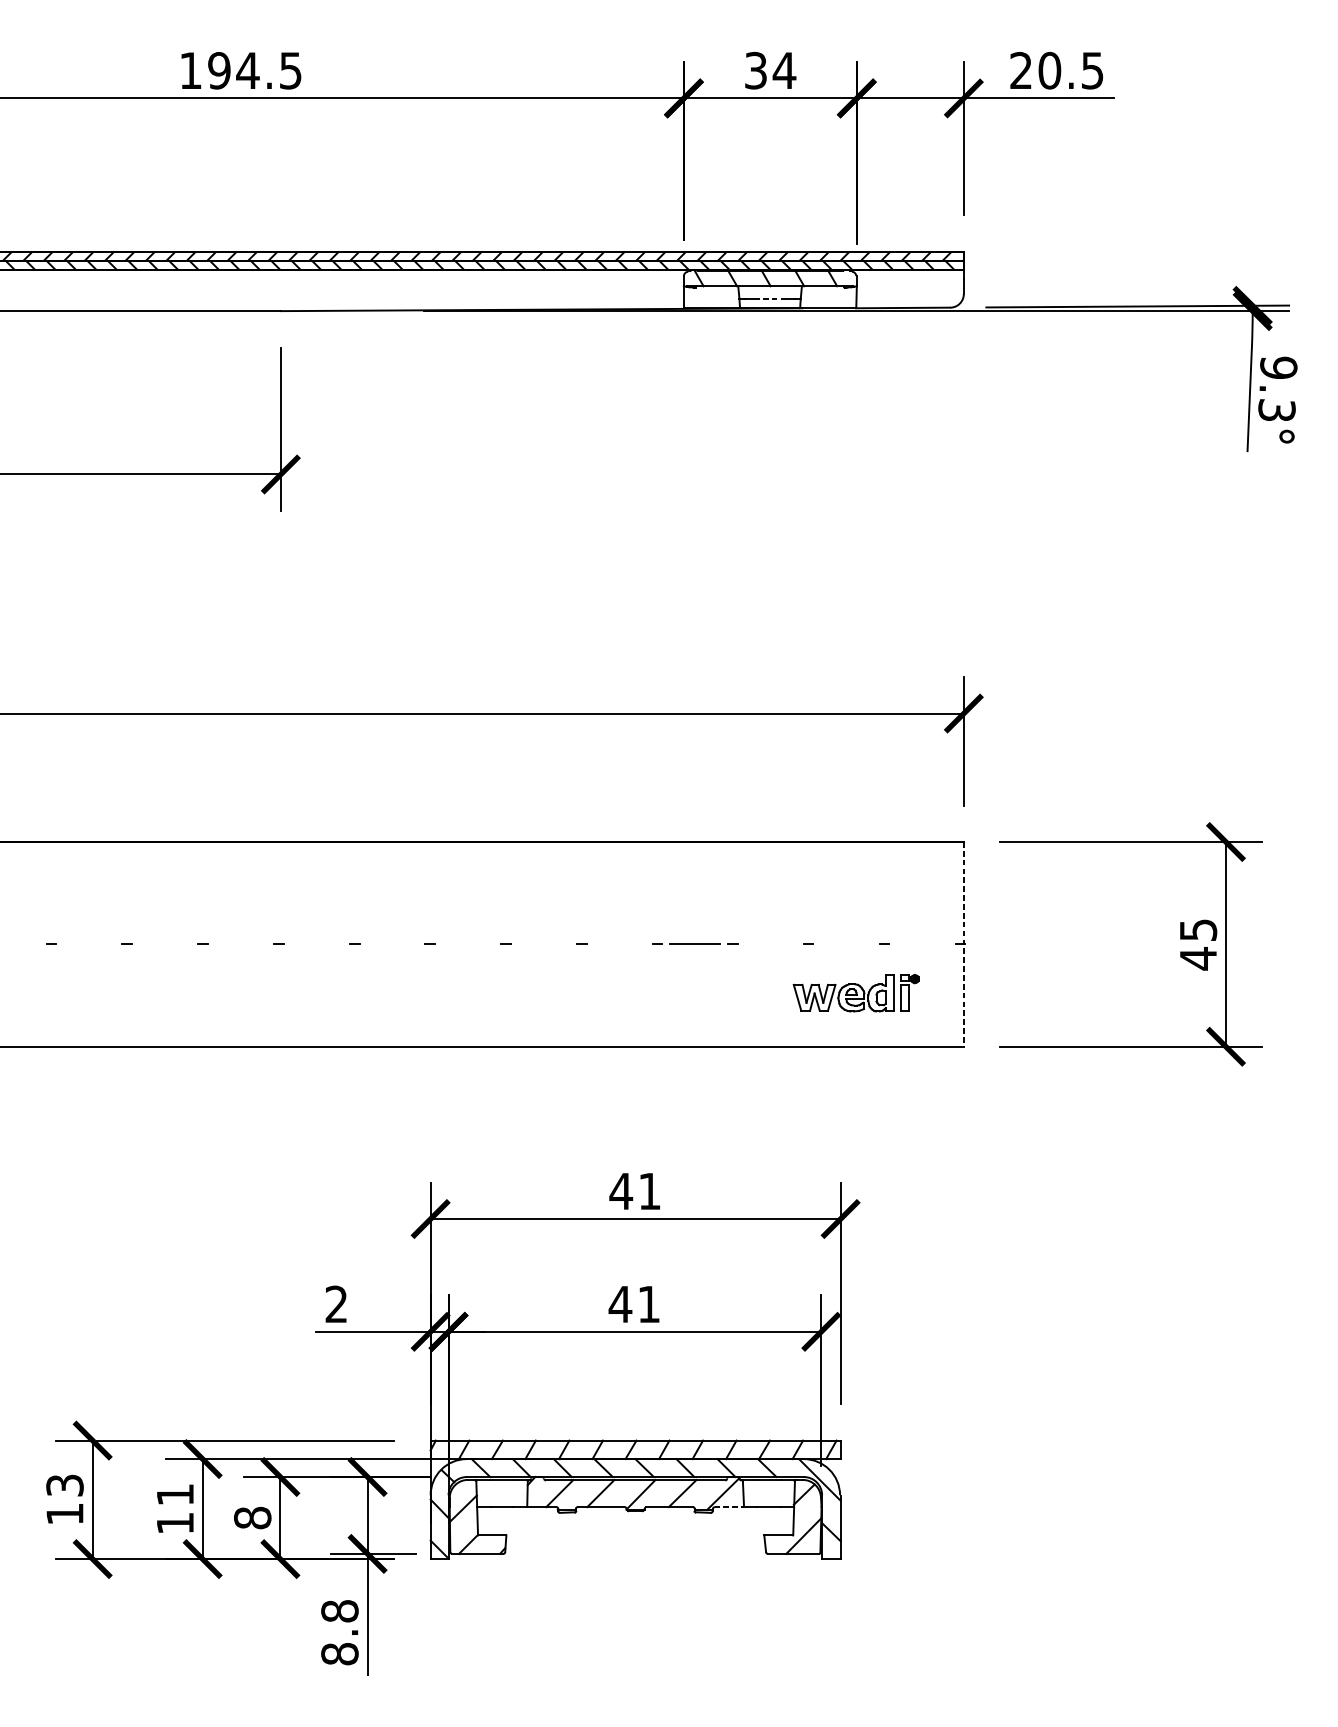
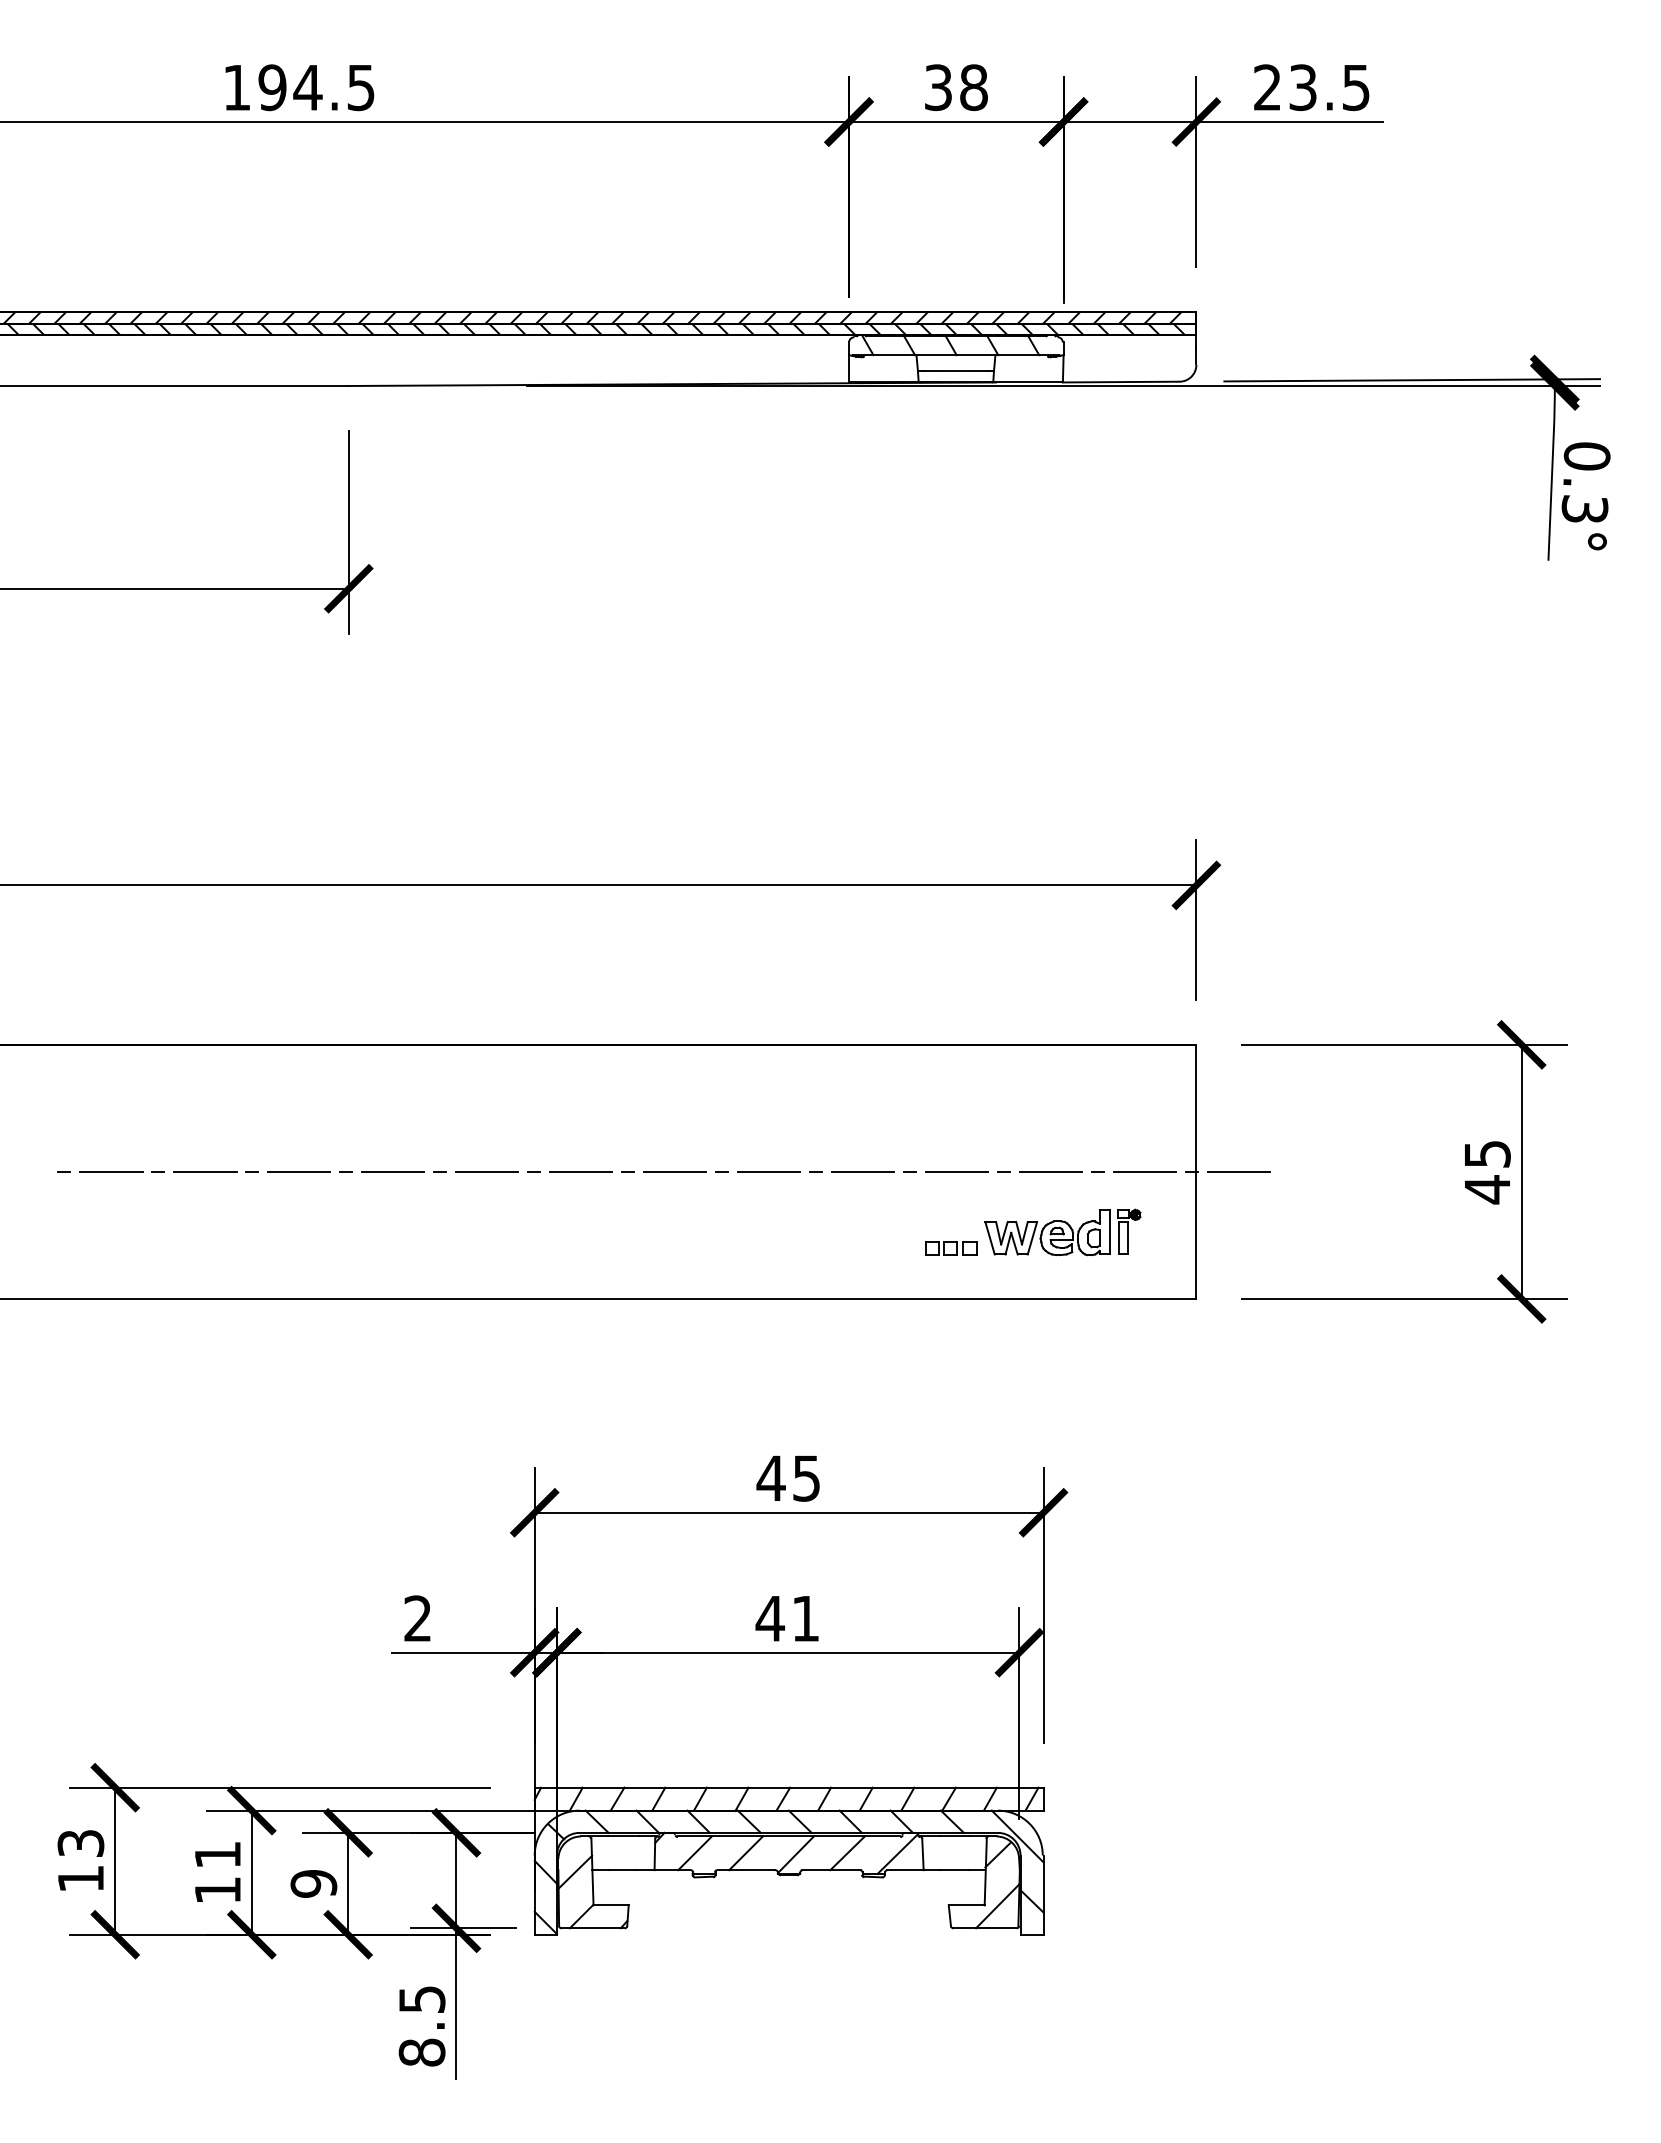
text: (784, 70) -> (973, 87), 34 -> 38
text: (1050, 70) -> (1303, 87), 20.5 -> 23.5
line: (769, 298) -> (955, 370), dashed -> solid
text: (1278, 367) -> (1586, 456), 9.3° -> 0.3°
line: (89, 944) -> (111, 1171), added
line: (165, 944) -> (205, 1171), added
line: (241, 944) -> (299, 1171), added
line: (316, 944) -> (393, 1171), added
line: (392, 944) -> (487, 1171), added
line: (467, 944) -> (580, 1171), added
line: (543, 944) -> (674, 1171), added
line: (619, 944) -> (768, 1171), added
line: (770, 944) -> (956, 1171), added
line: (846, 944) -> (1050, 1171), added
line: (922, 944) -> (1144, 1171), added
line: (963, 944) -> (1196, 1172), dashed -> solid
line: (997, 944) -> (1238, 1171), added
part: (766, 1006) -> (951, 1248), added
text: (649, 1191) -> (806, 1478), 41 -> 45
line: (729, 1507) -> (905, 1870), dashed -> solid
text: (252, 1517) -> (313, 1883), 8 -> 9
text: (339, 1611) -> (421, 1999), 8.8 -> 8.5

